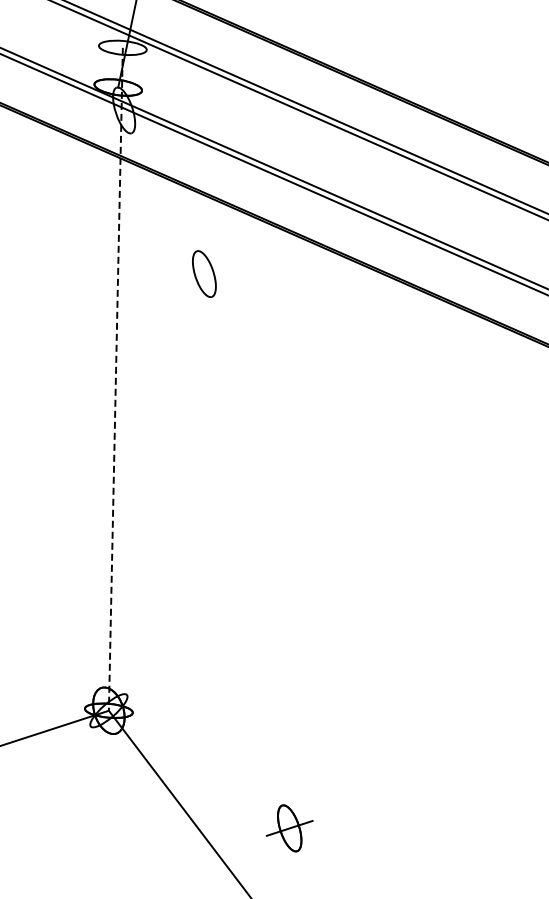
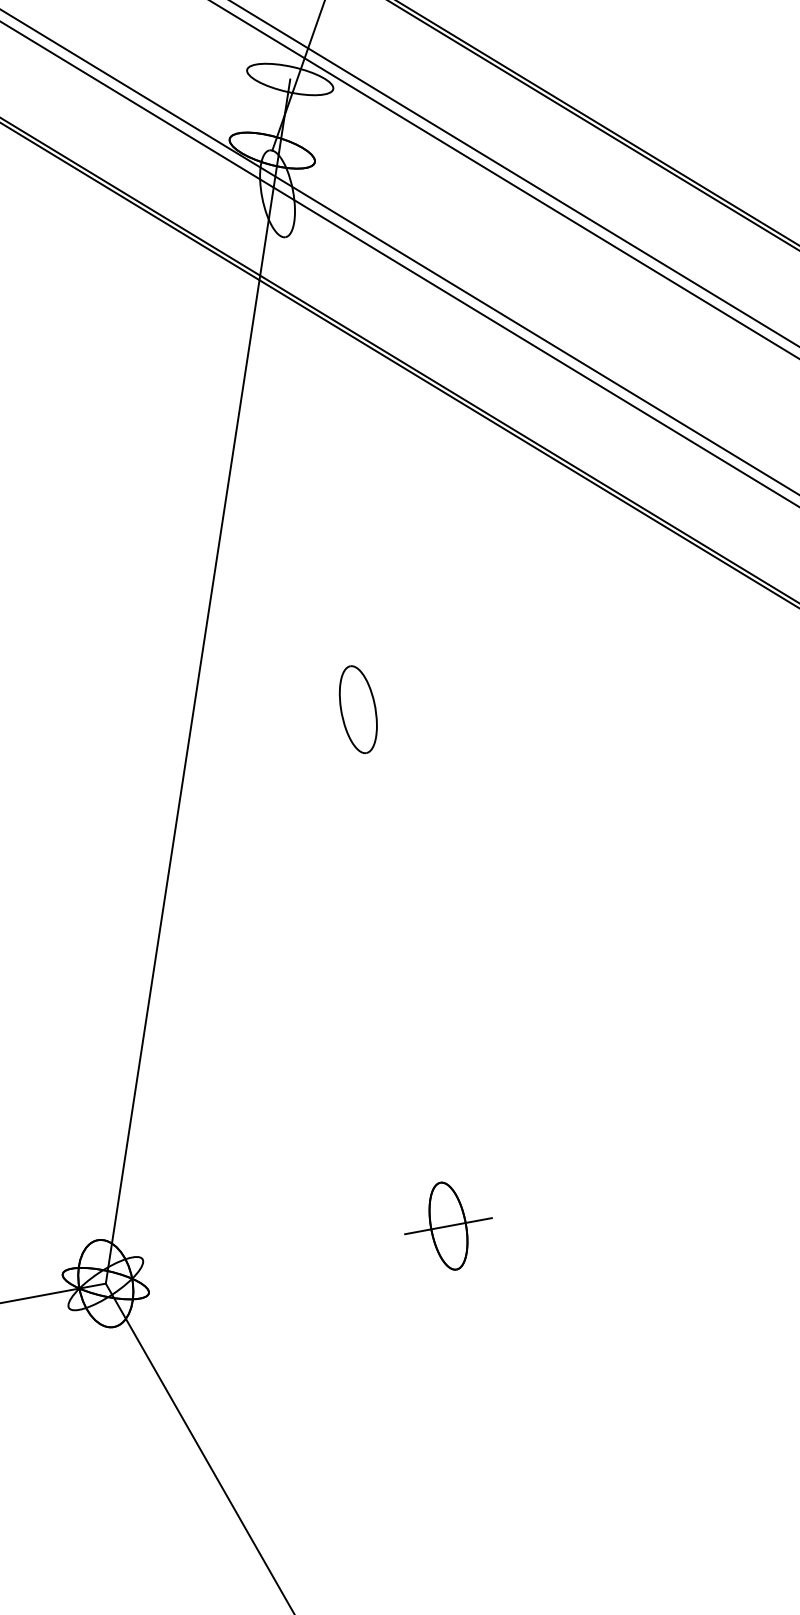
part: (204, 273) -> (358, 708), moved
line: (115, 379) -> (197, 681), dashed -> solid
part: (289, 828) -> (448, 1226), moved

